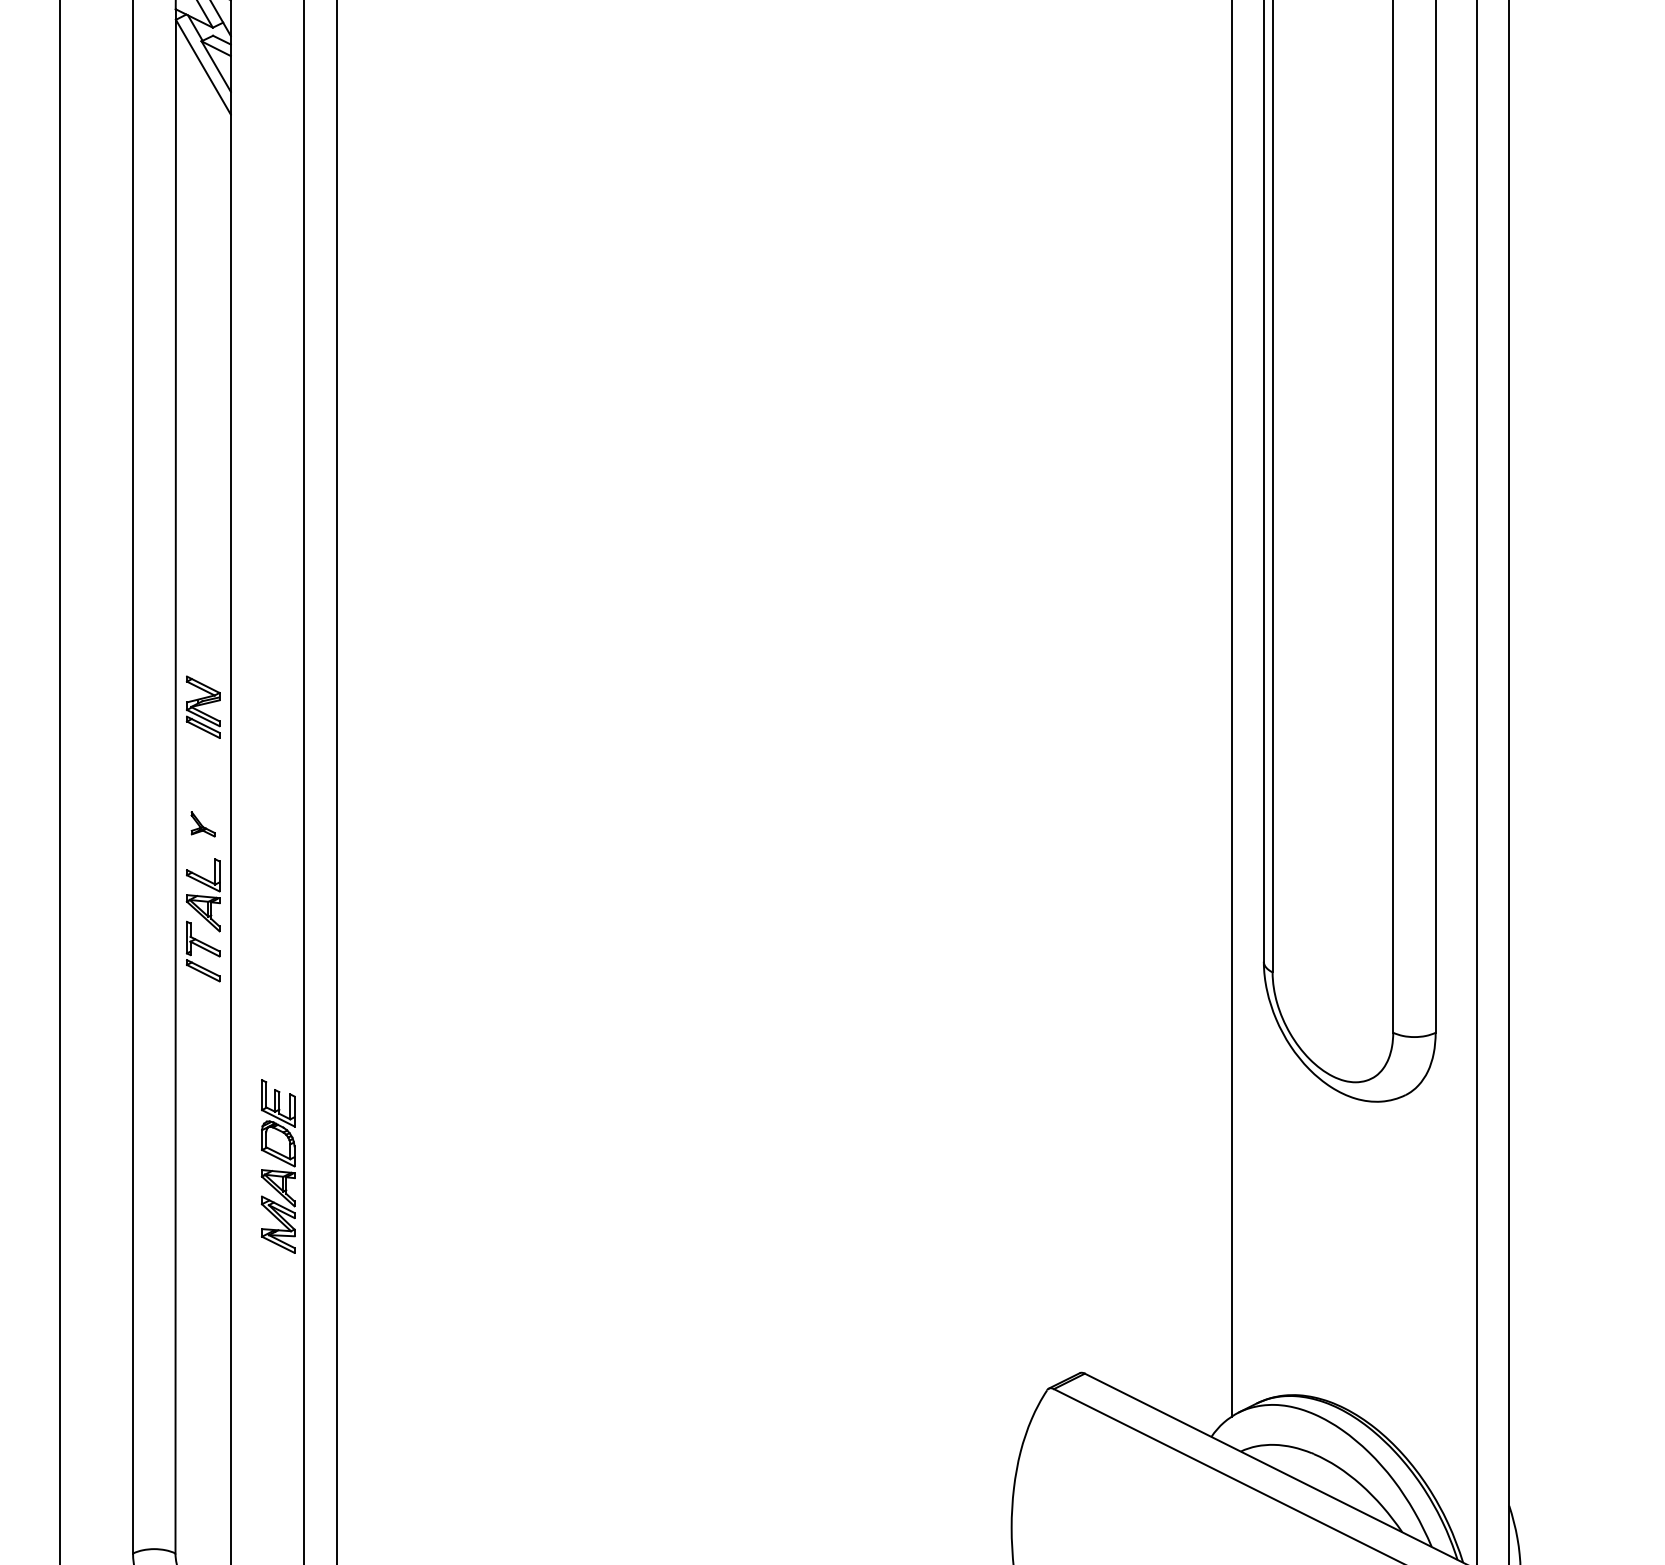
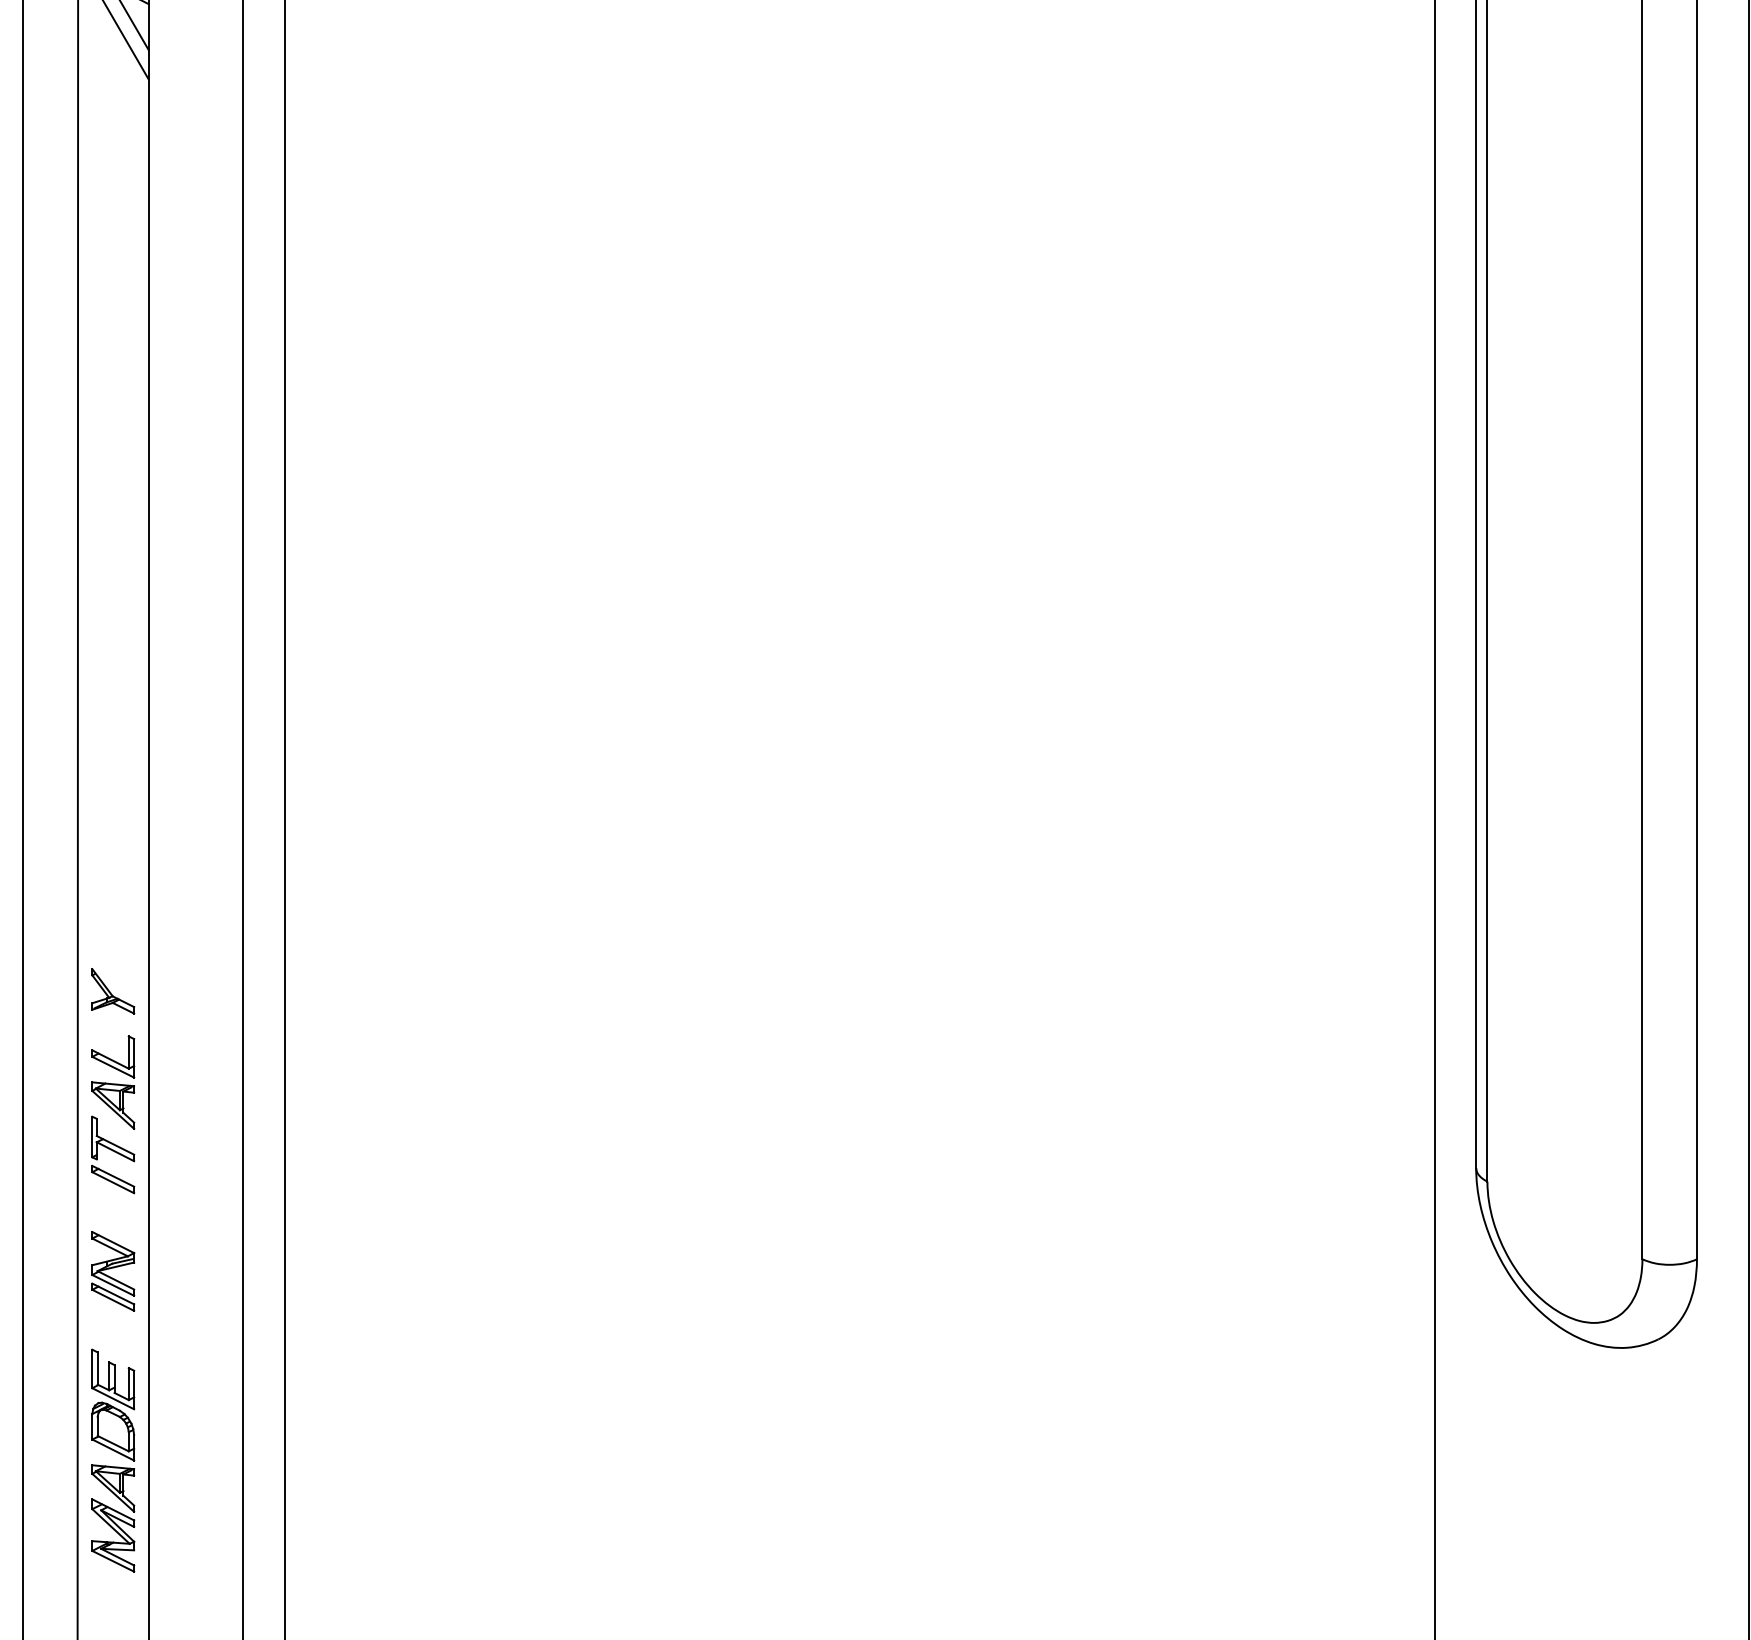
part: (202, 706) -> (112, 1270), moved
part: (202, 824) -> (112, 991), size x1.43
part: (277, 1166) -> (112, 1460), moved

